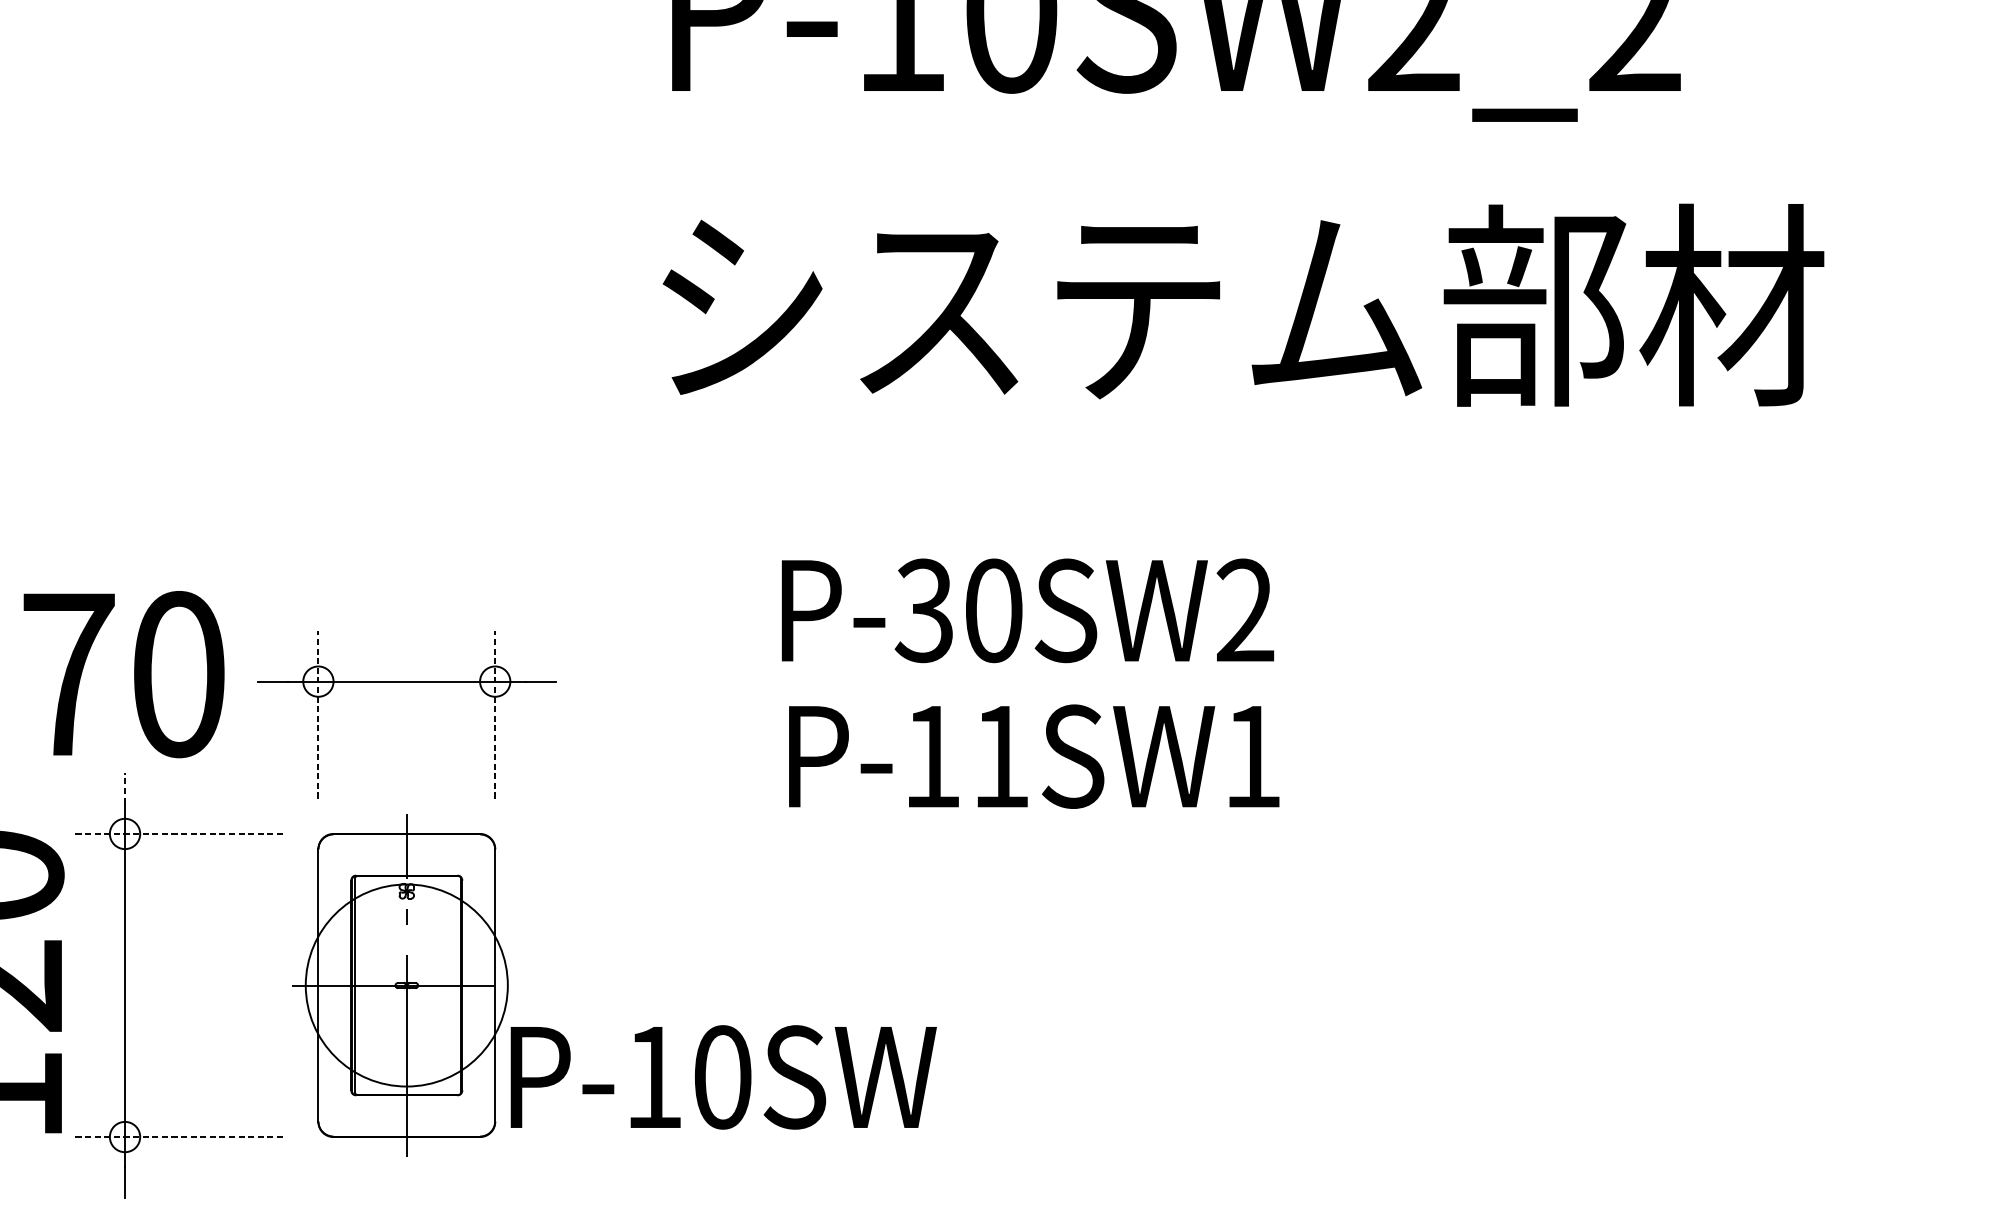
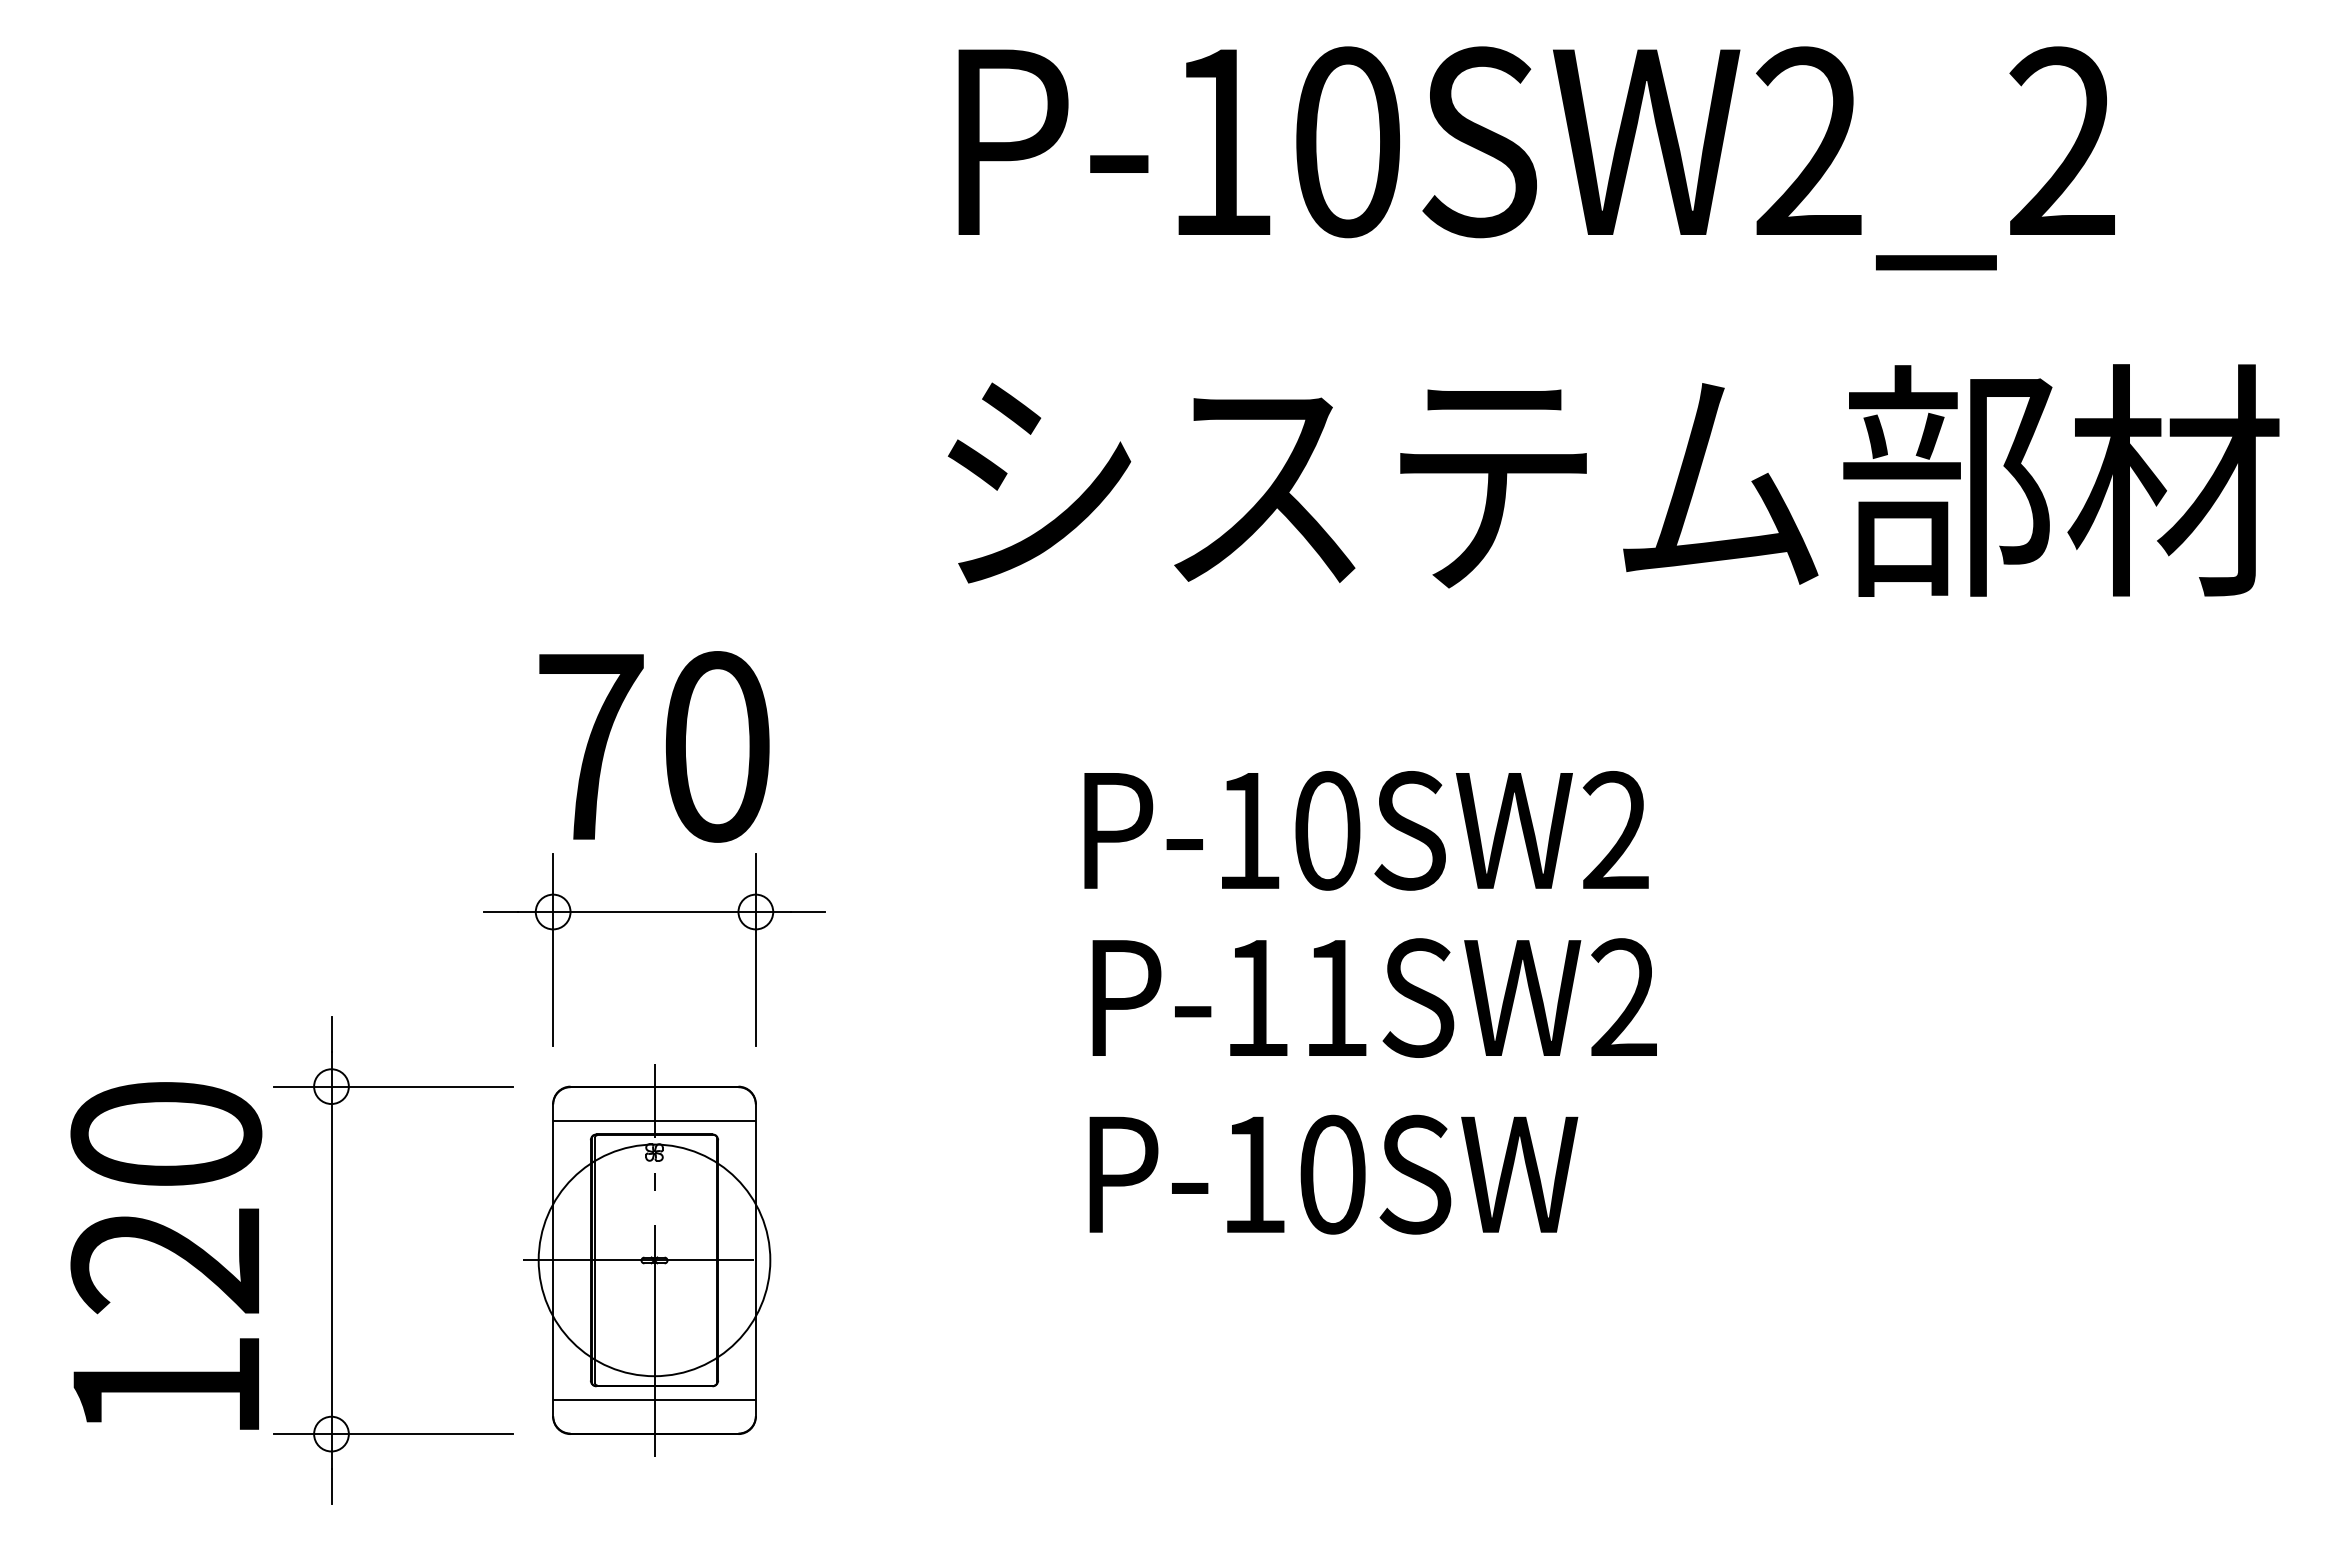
text: (923, 610) -> (1246, 830), P-30SW2 -> P-10SW2
text: (124, 674) -> (654, 746), moved
line: (318, 715) -> (553, 950), dashed -> solid
line: (494, 715) -> (755, 950), dashed -> solid
text: (1252, 755) -> (1623, 996), P-11SW1 -> P-11SW2
line: (125, 788) -> (331, 1034), dashed -> solid
line: (179, 833) -> (393, 1086), dashed -> solid
line: (406, 864) -> (654, 1121), added
text: (723, 1077) -> (1333, 1174), moved
line: (406, 1106) -> (654, 1399), added
line: (179, 1137) -> (393, 1434), dashed -> solid

